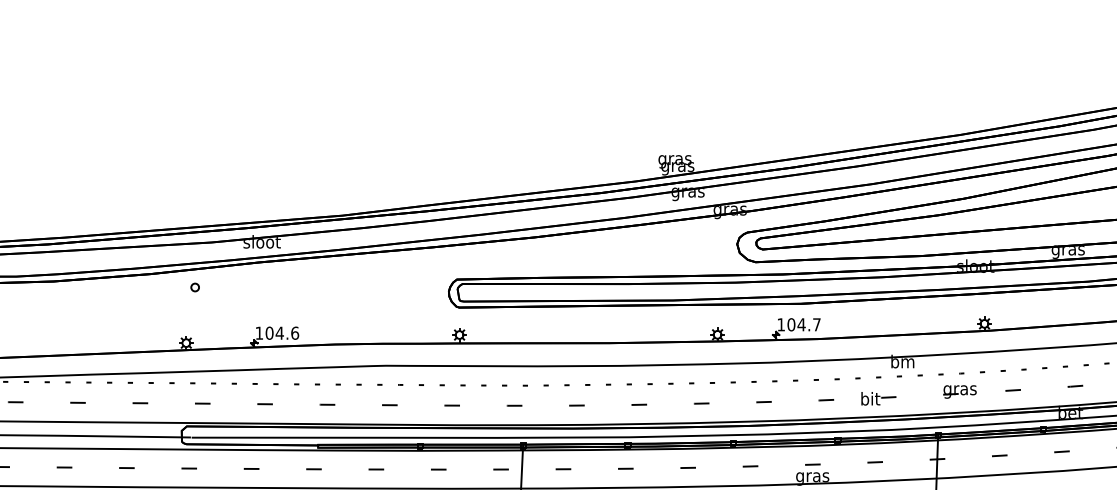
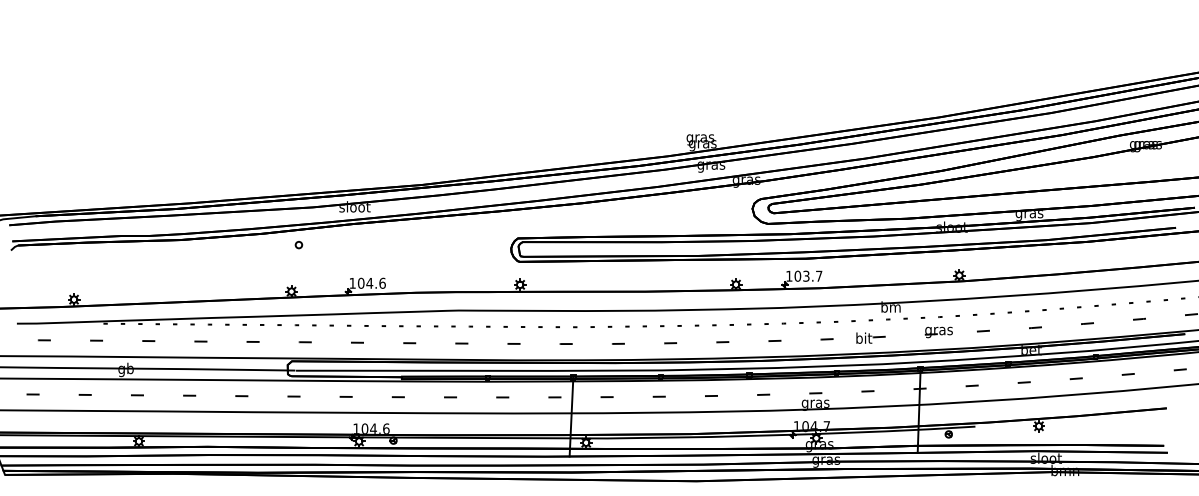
text: (800, 323) -> (805, 275), 104.7 -> 103.7

